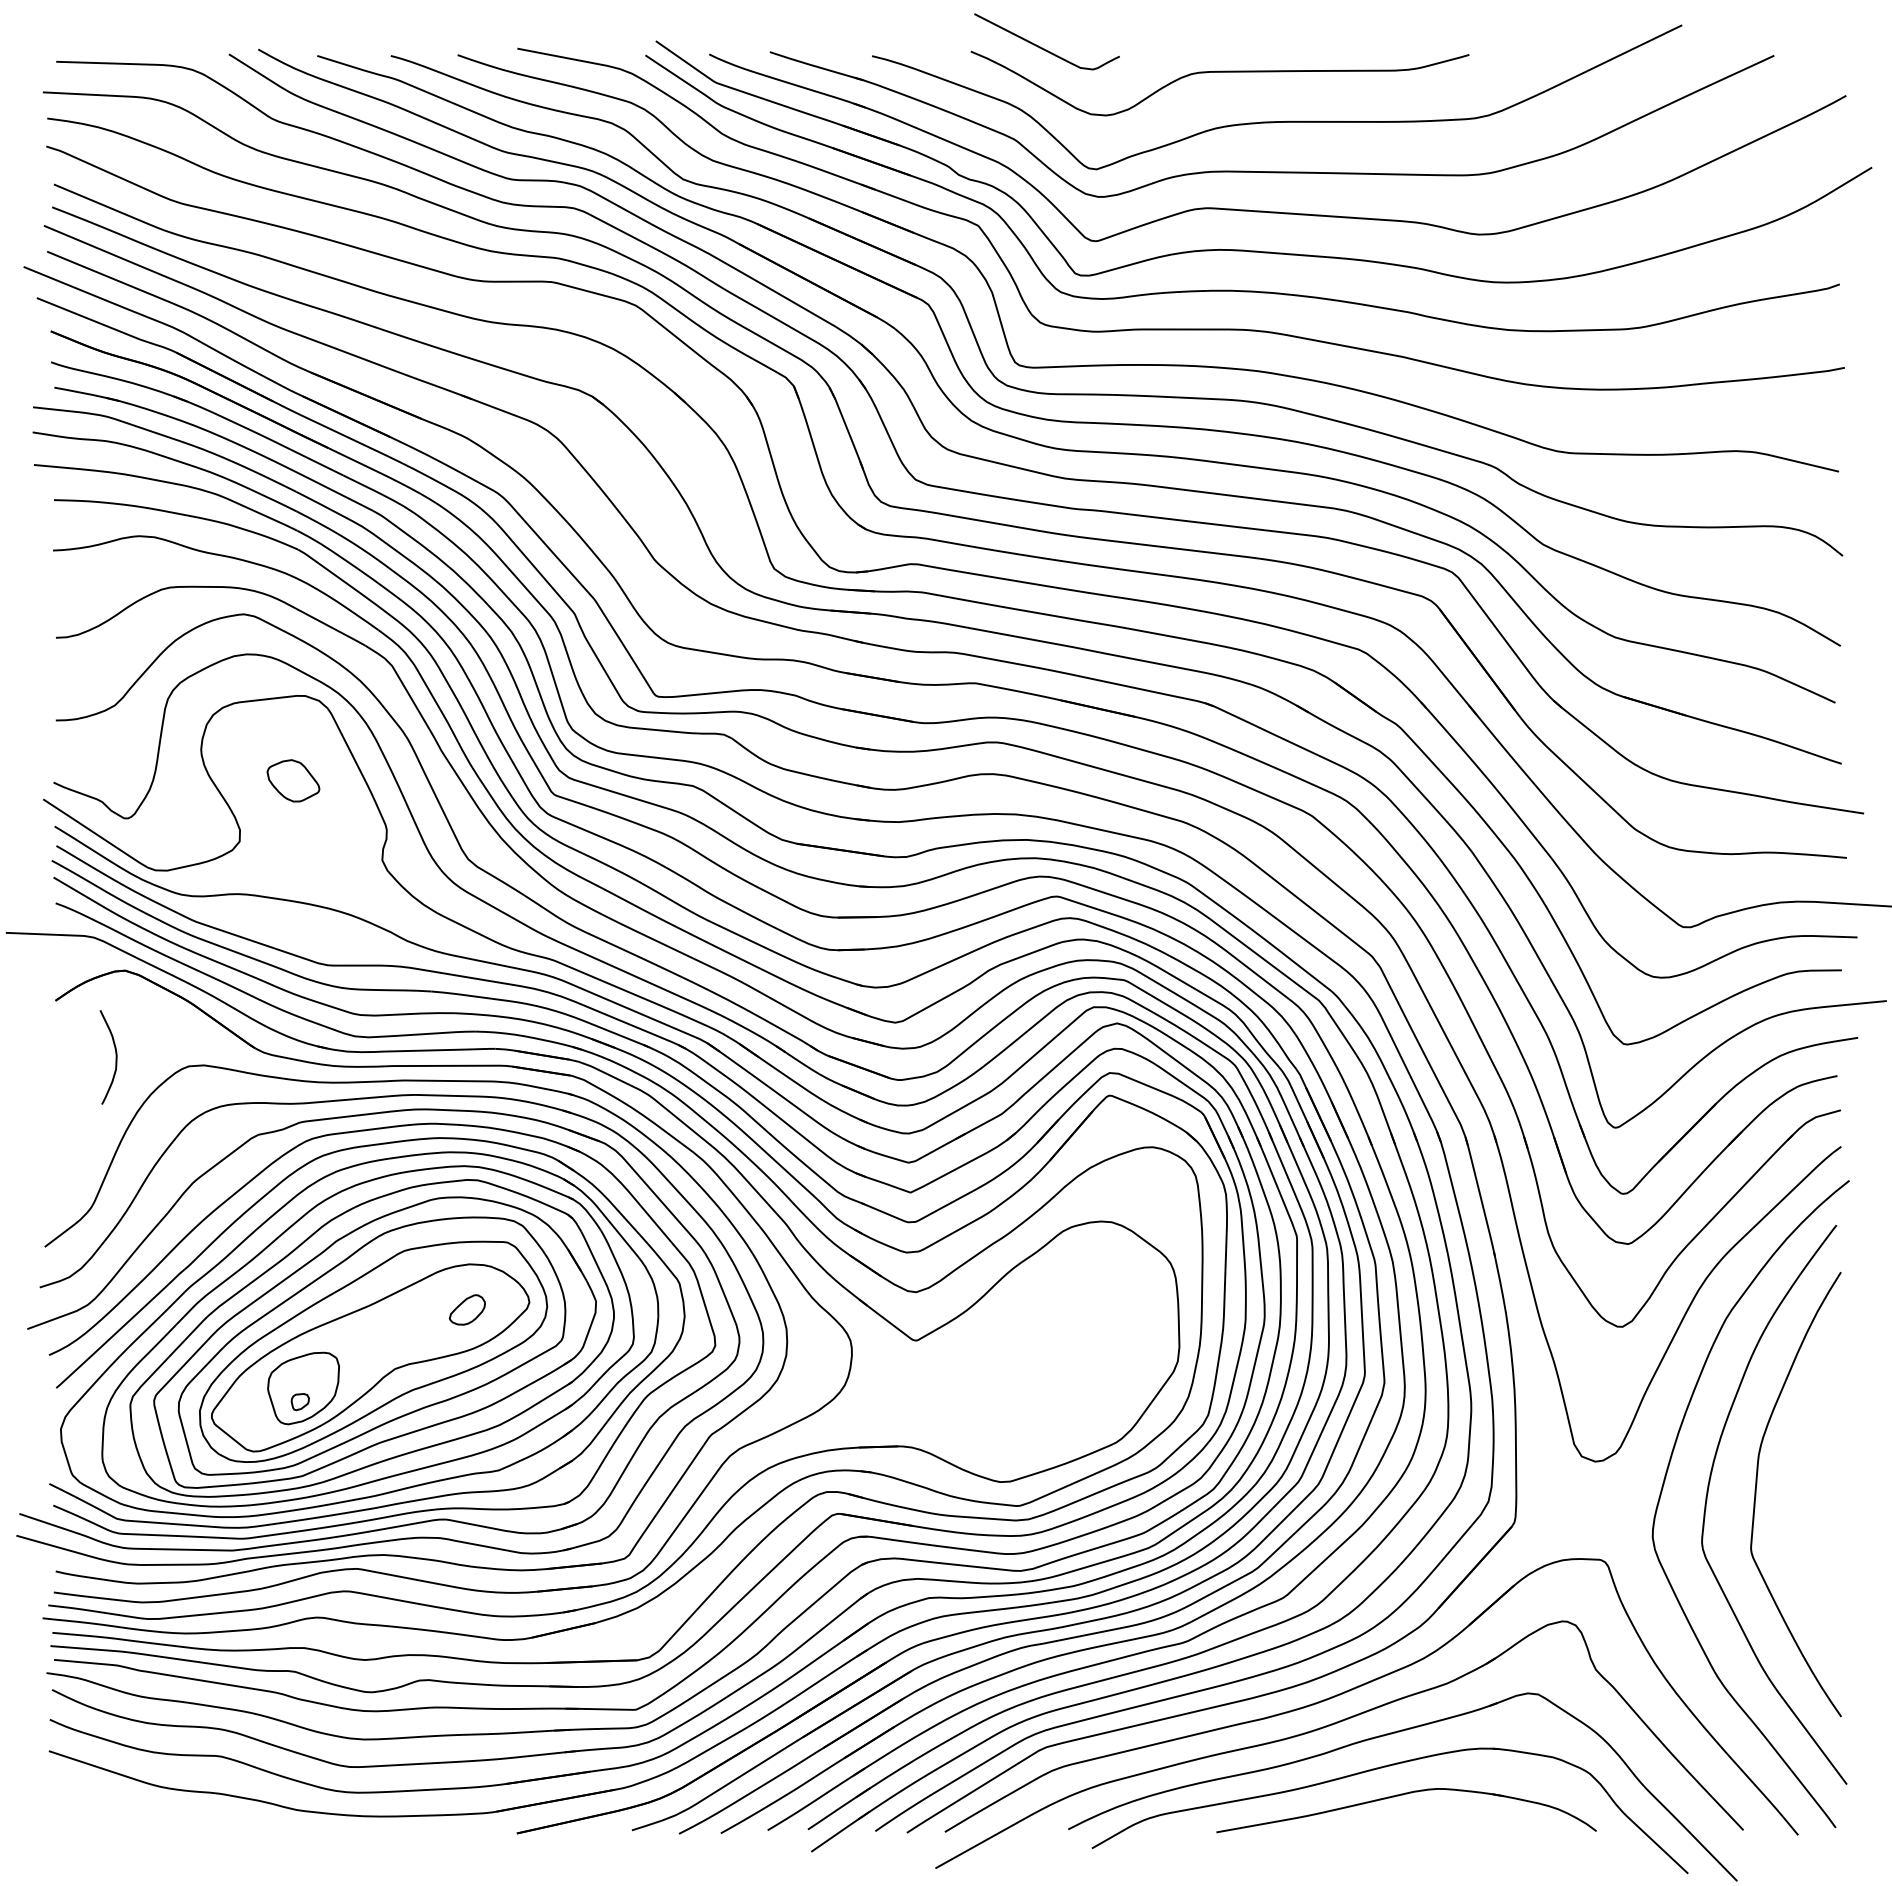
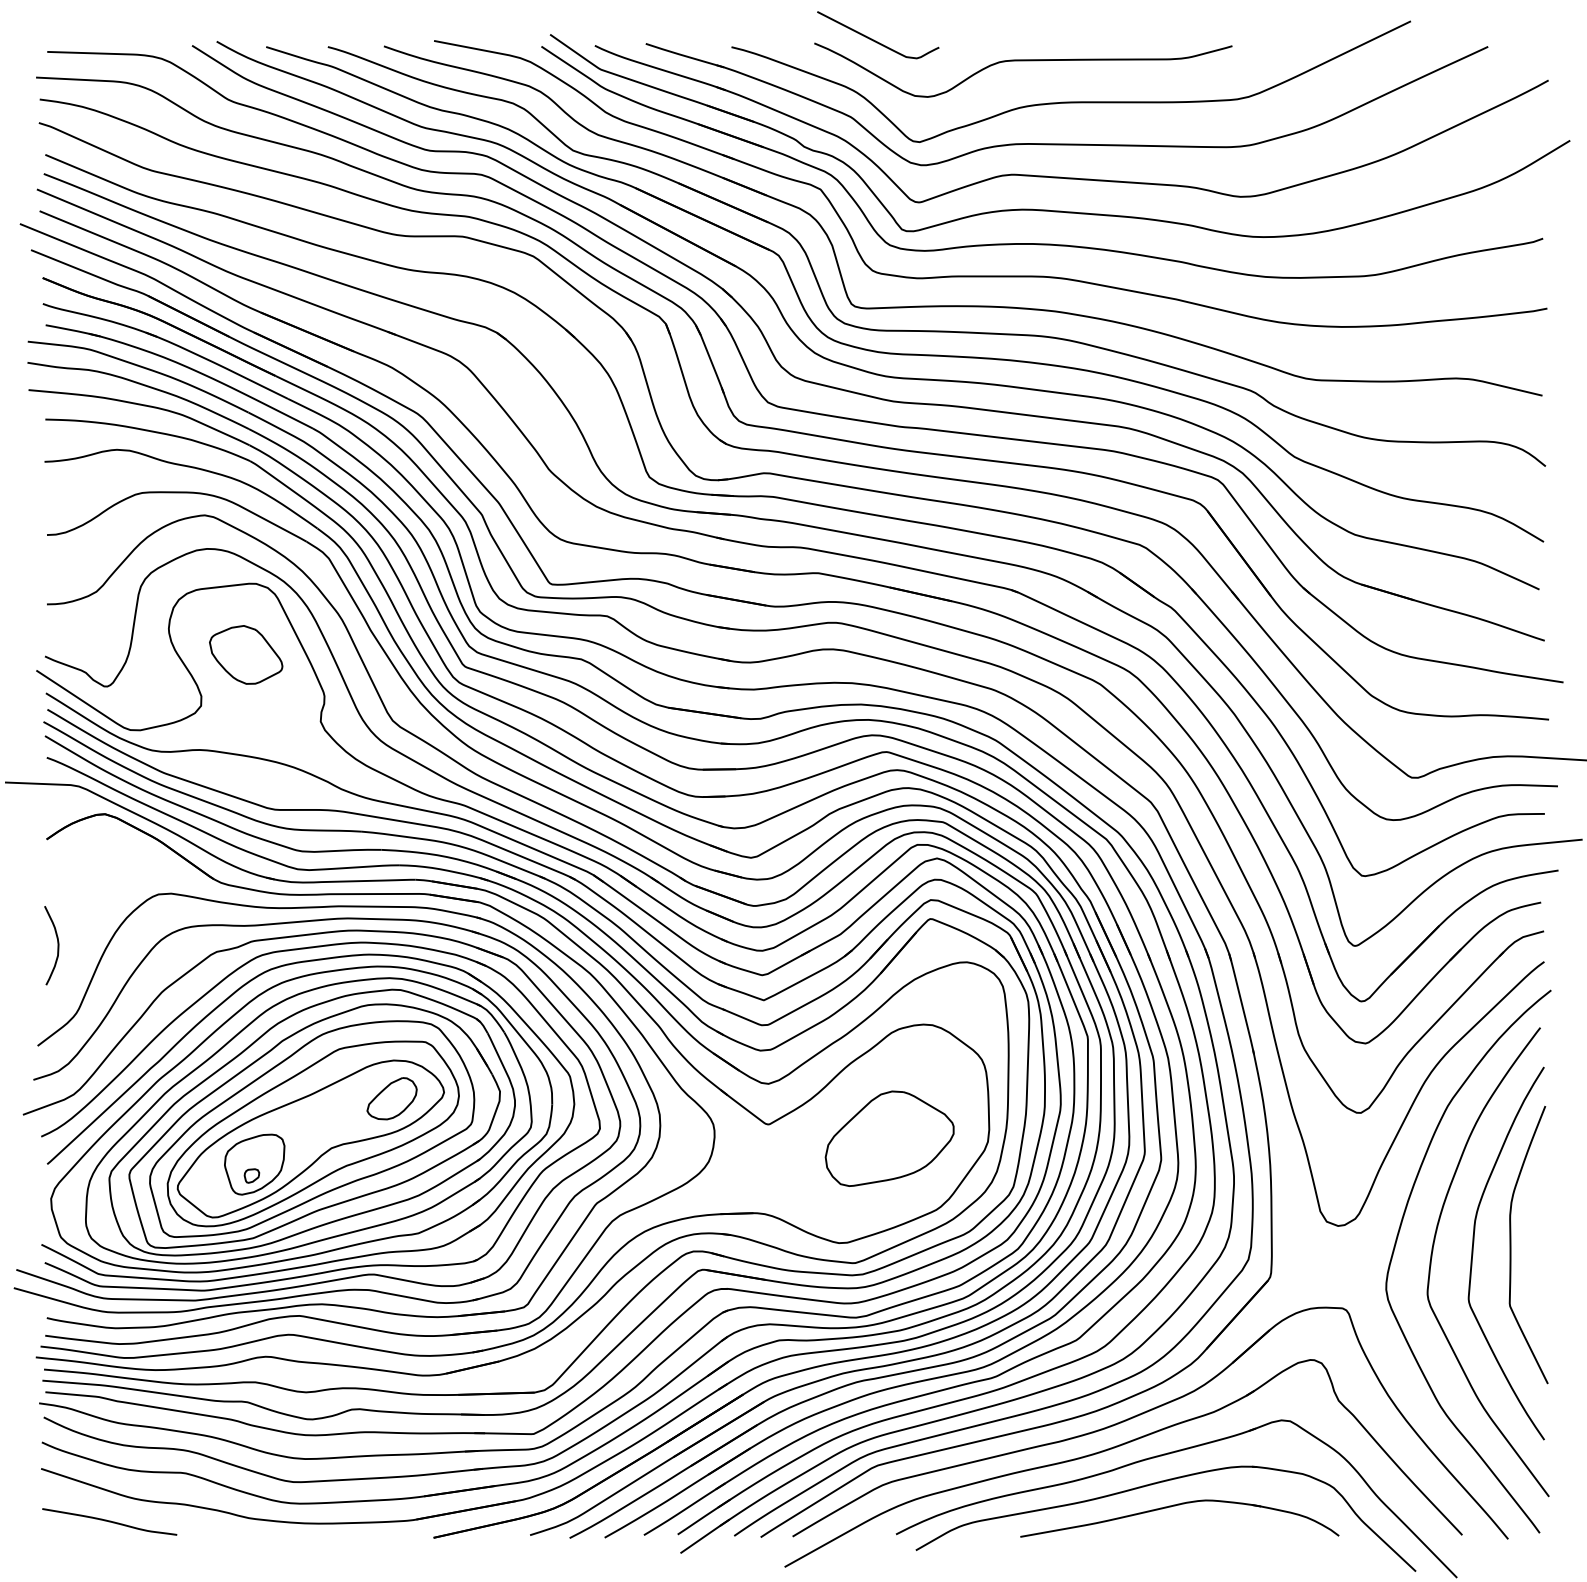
part: (293, 780) -> (246, 654), size x1.67
curve: (115, 1057) -> (57, 945), moved
part: (467, 1309) -> (392, 1098), size x1.67
part: (1060, 1357) -> (889, 1138), added
curve: (1801, 1484) -> (1511, 1245), added
curve: (130, 1814) -> (109, 1521), added

